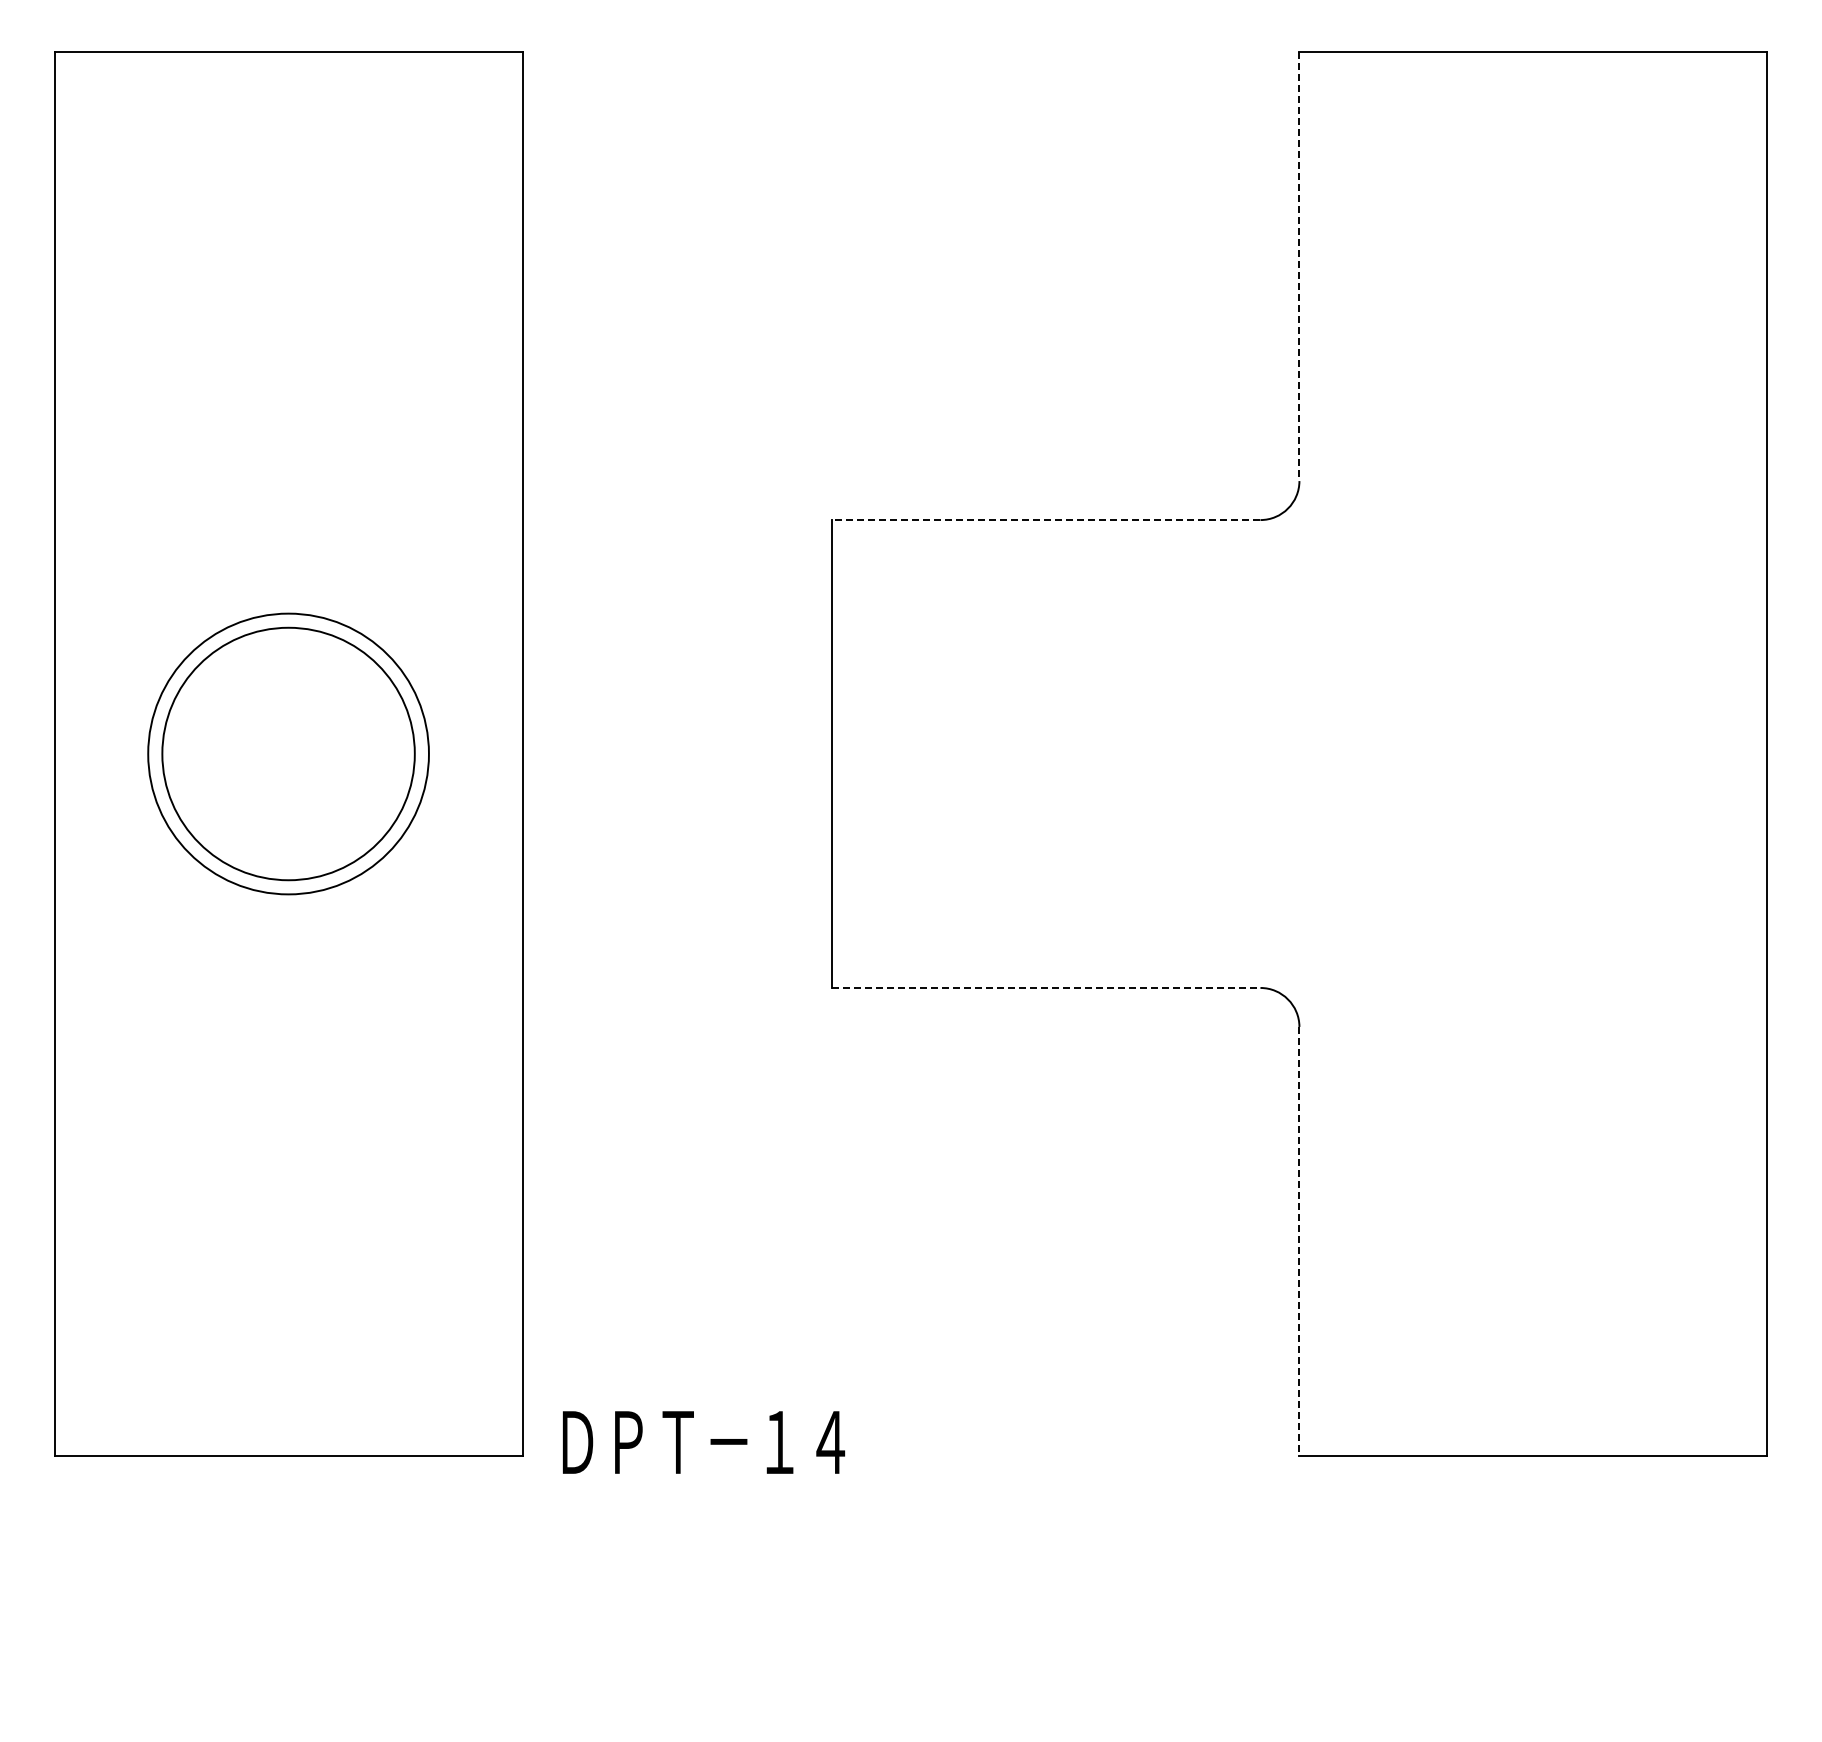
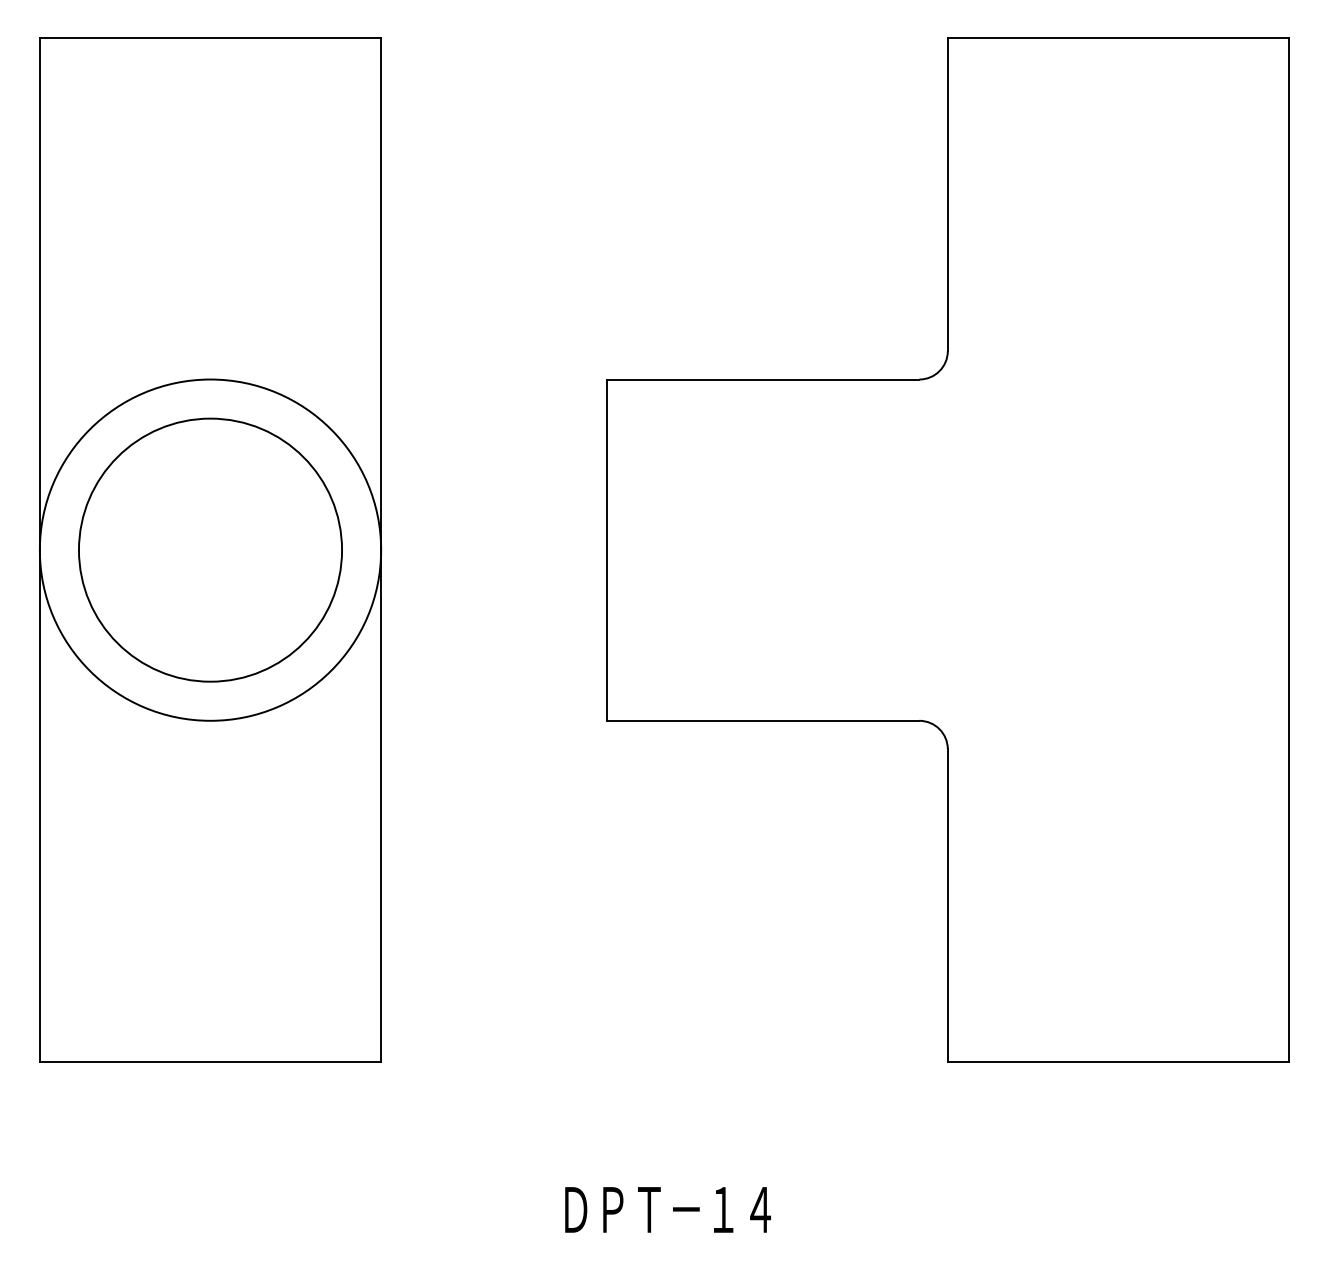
line: (1299, 267) -> (947, 195), dashed -> solid
line: (1045, 520) -> (762, 379), dashed -> solid
circle: (288, 753) -> (210, 549), size x1.43
circle: (288, 753) -> (210, 549), size x1.67
line: (1046, 987) -> (763, 720), dashed -> solid
line: (1299, 1241) -> (947, 905), dashed -> solid
text: (704, 1442) -> (668, 1209), moved

